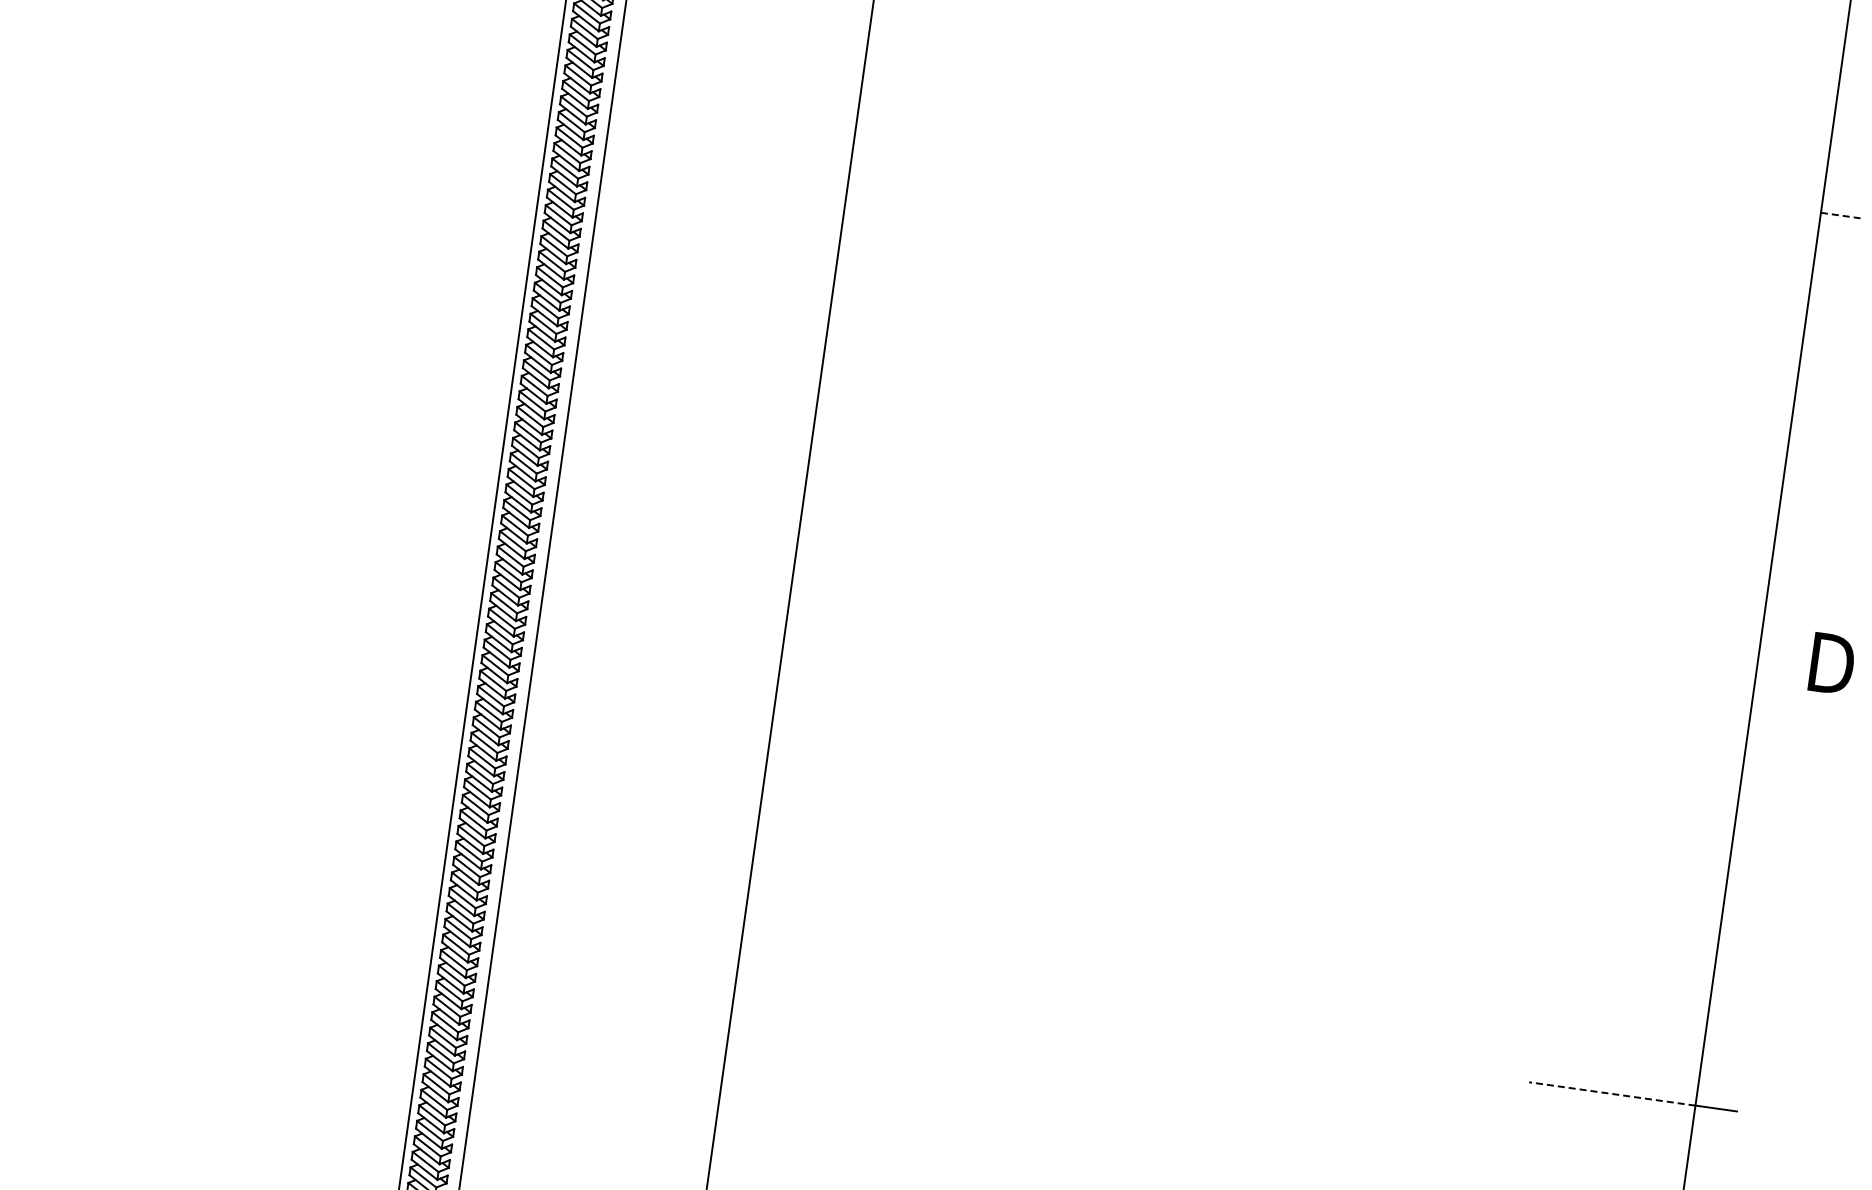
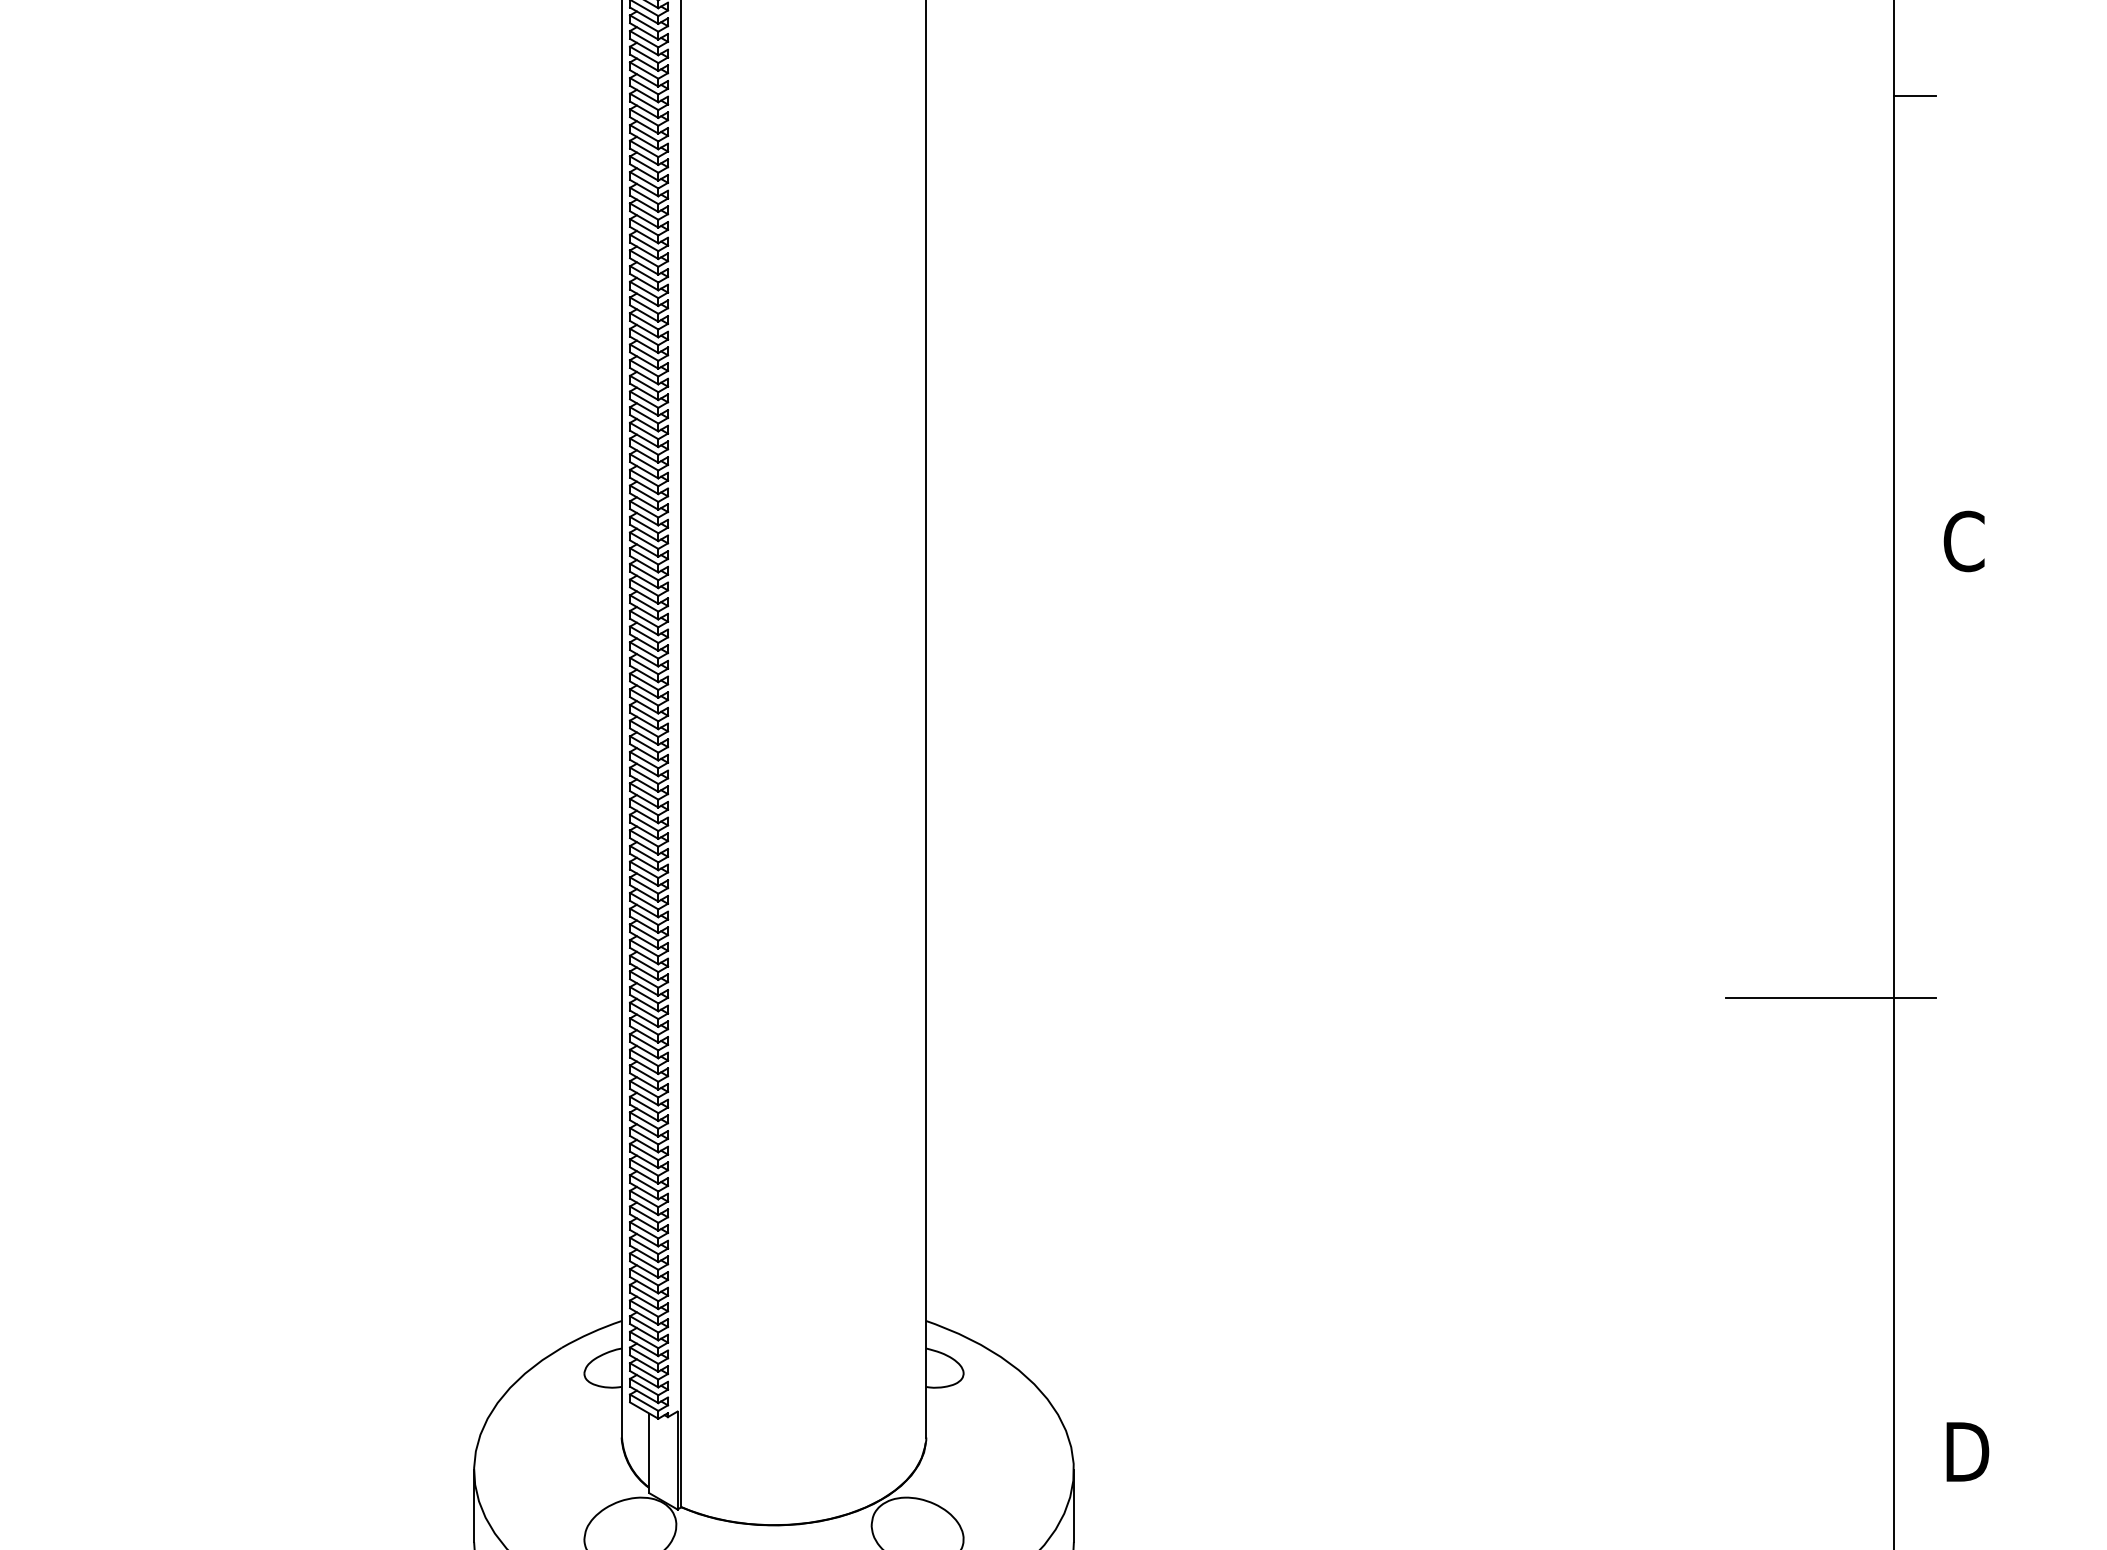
line: (1841, 215) -> (1914, 96), dashed -> solid
text: (1830, 663) -> (1966, 541), D -> C
line: (1611, 1093) -> (1809, 997), dashed -> solid

